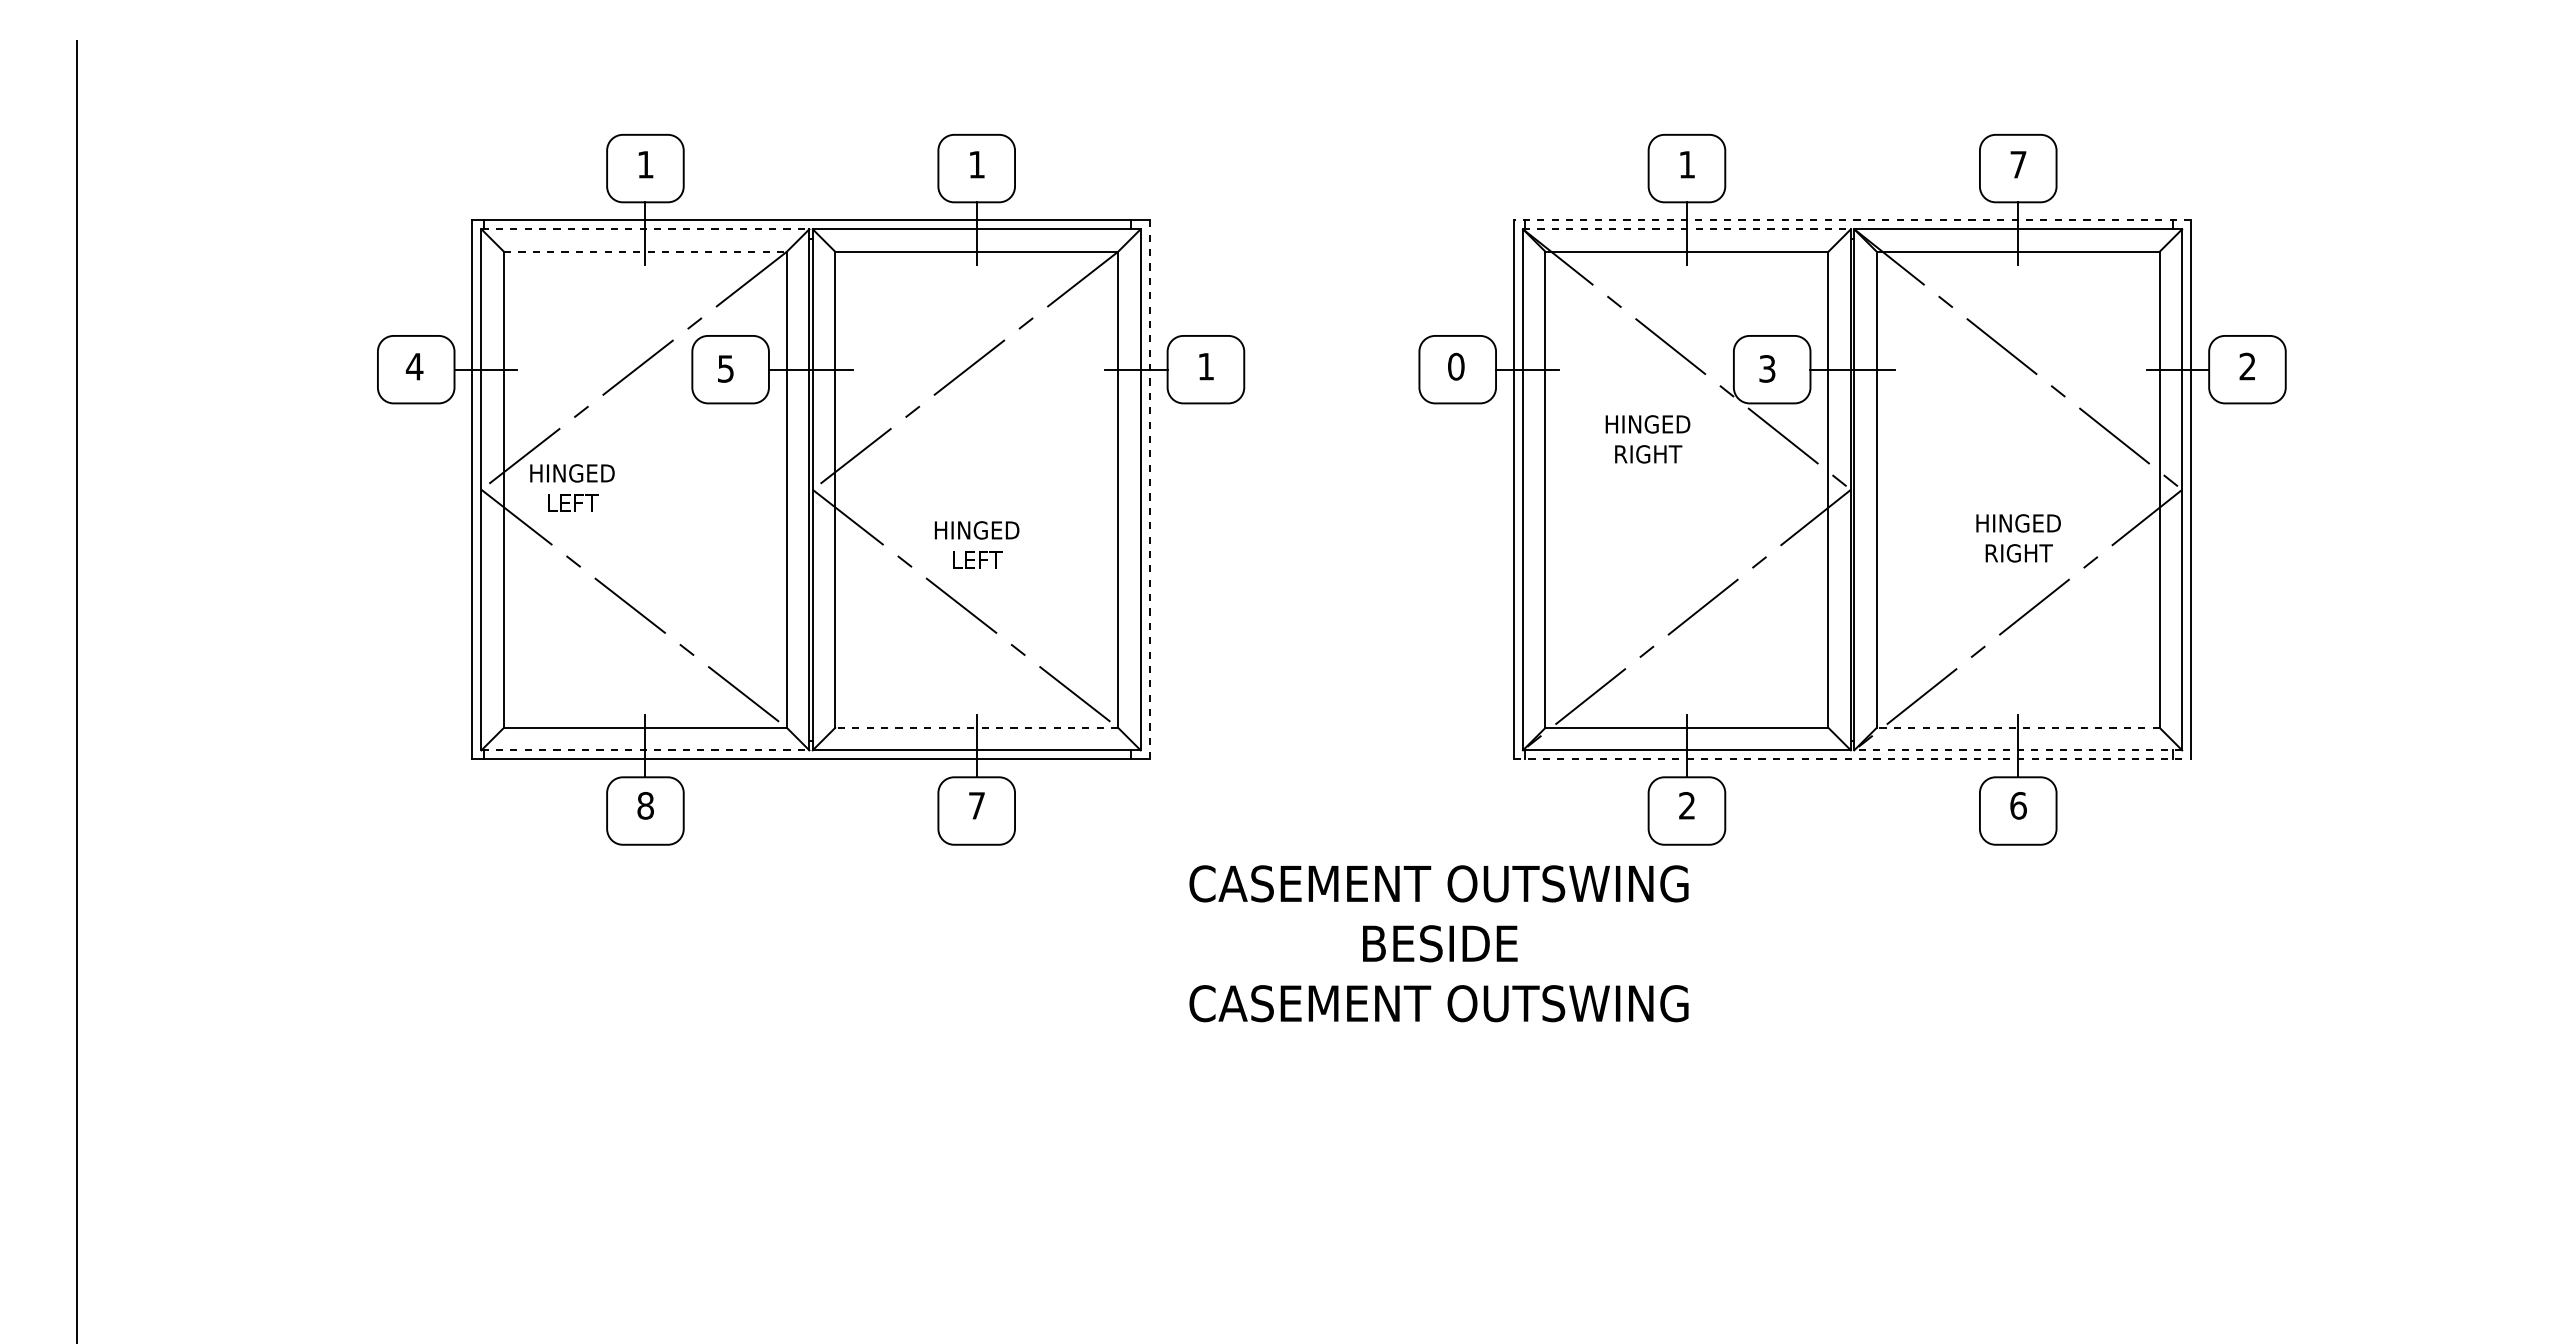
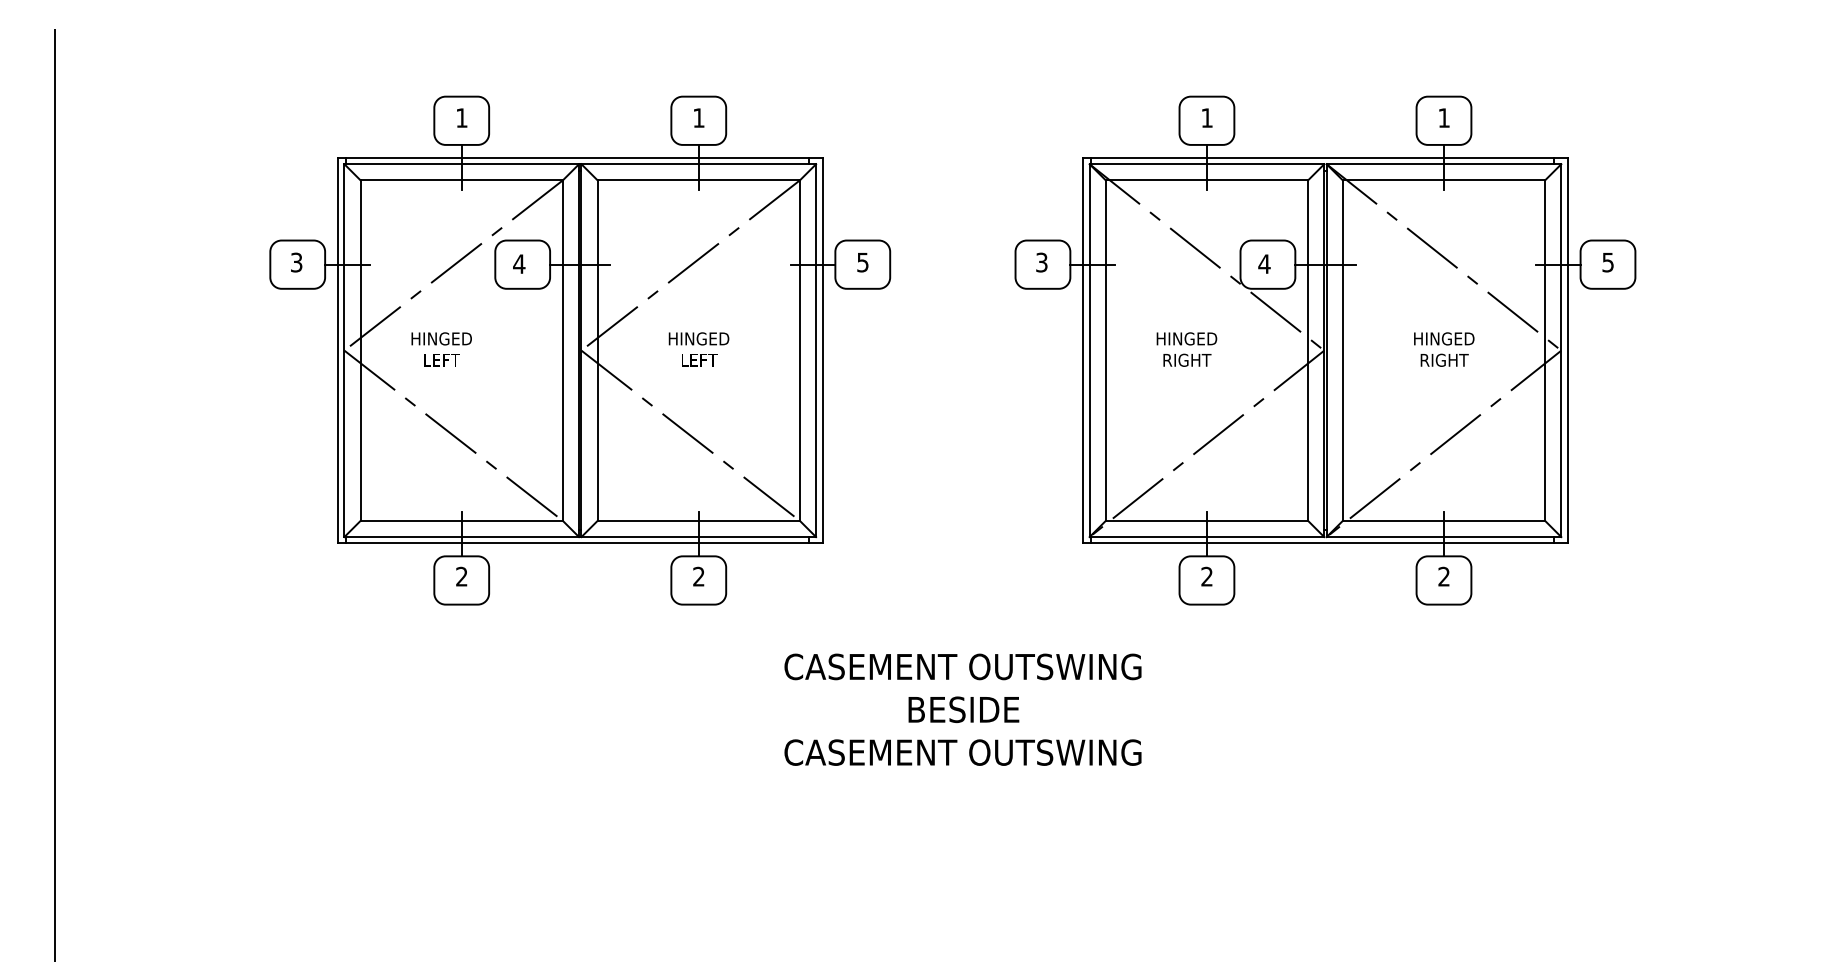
text: (2018, 164) -> (1444, 117), 7 -> 1
line: (1852, 220) -> (1325, 157), dashed -> solid
line: (645, 229) -> (461, 164), dashed -> solid
line: (1686, 229) -> (1206, 164), dashed -> solid
line: (645, 251) -> (461, 180), dashed -> solid
text: (414, 366) -> (296, 262), 4 -> 3
text: (1205, 366) -> (862, 262), 1 -> 5
text: (1456, 366) -> (1042, 262), 0 -> 3
text: (2247, 366) -> (1608, 262), 2 -> 5
text: (725, 368) -> (519, 263), 5 -> 4
text: (1767, 368) -> (1264, 263), 3 -> 4
text: (1647, 439) -> (1186, 349), moved
text: (572, 487) -> (441, 348), moved
line: (1149, 489) -> (822, 350), dashed -> solid
text: (2018, 538) -> (1444, 349), moved
text: (976, 544) -> (698, 348), moved
line: (976, 727) -> (698, 520), dashed -> solid
line: (2017, 727) -> (1443, 520), dashed -> solid
line: (645, 750) -> (461, 537), dashed -> solid
line: (2018, 750) -> (1444, 537), dashed -> solid
line: (1852, 759) -> (1325, 543), dashed -> solid
text: (645, 805) -> (461, 576), 8 -> 2
text: (976, 805) -> (698, 576), 7 -> 2
text: (2018, 805) -> (1444, 576), 6 -> 2
text: (1438, 943) -> (962, 709), moved

